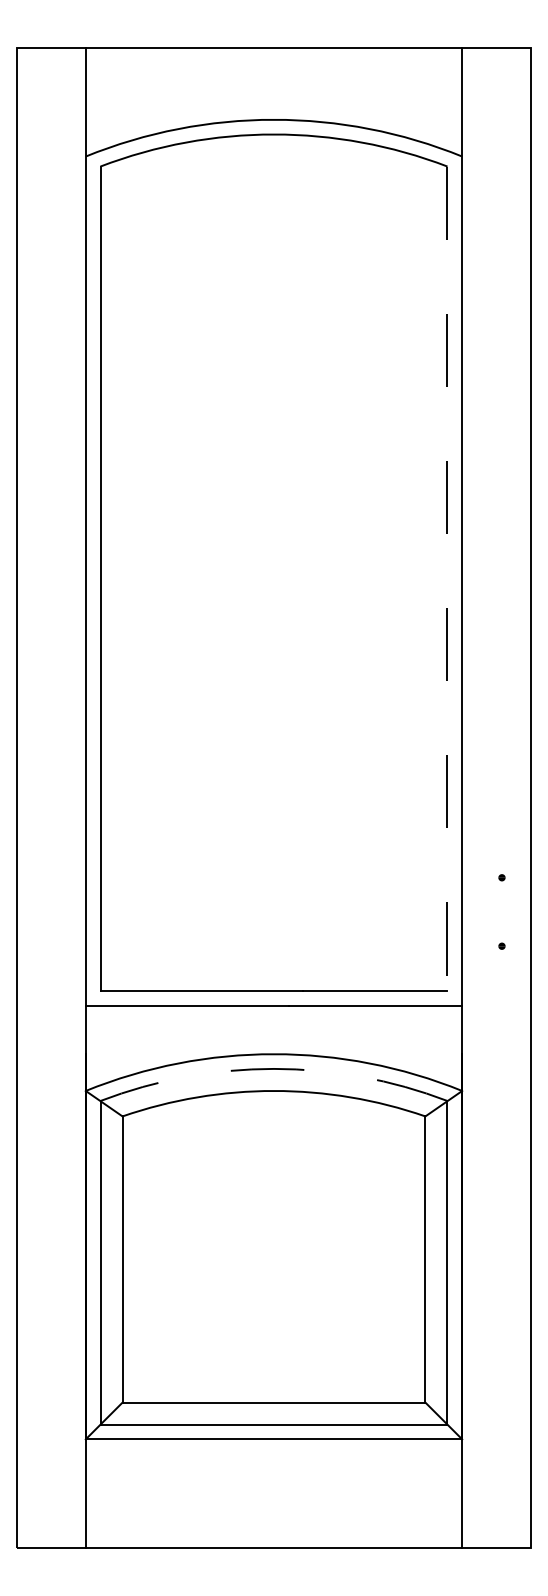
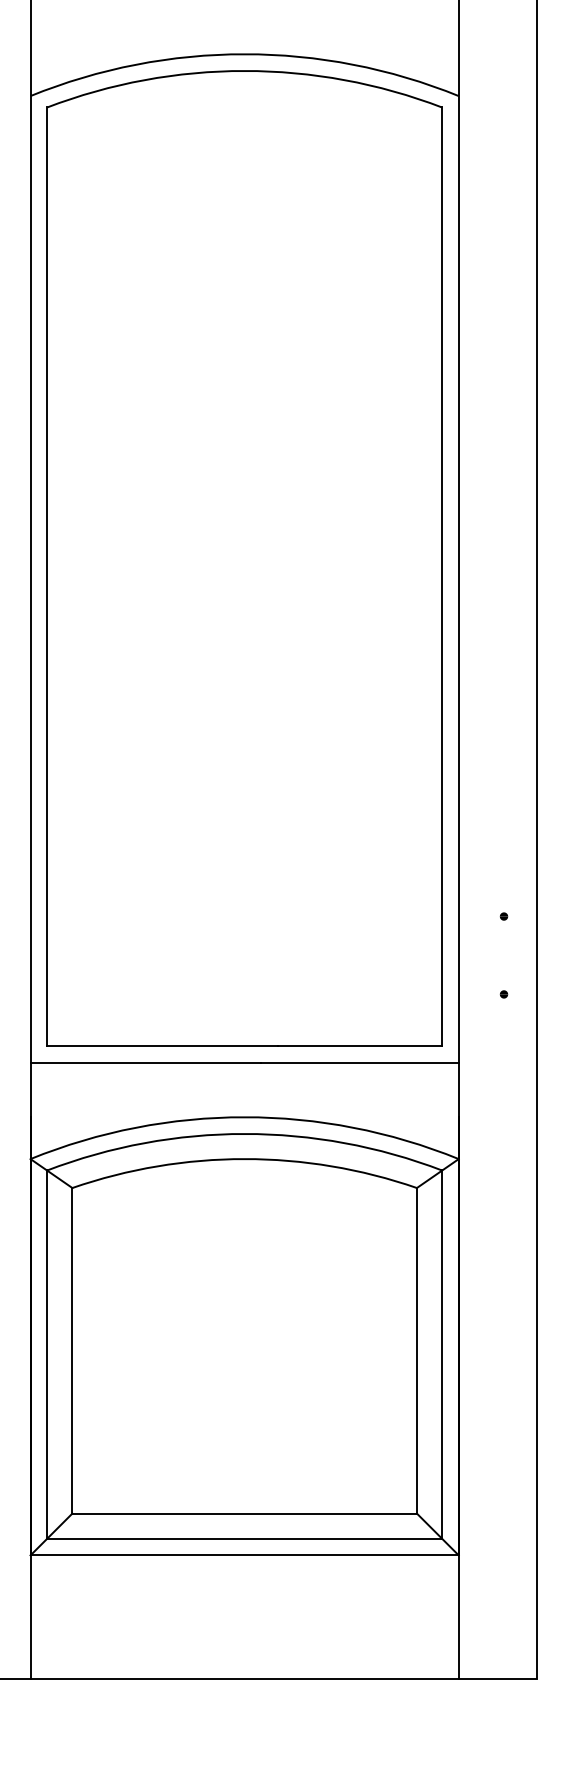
line: (447, 579) -> (442, 577), dashed -> solid
arc: (273, 1068) -> (244, 1133), dashed -> solid

